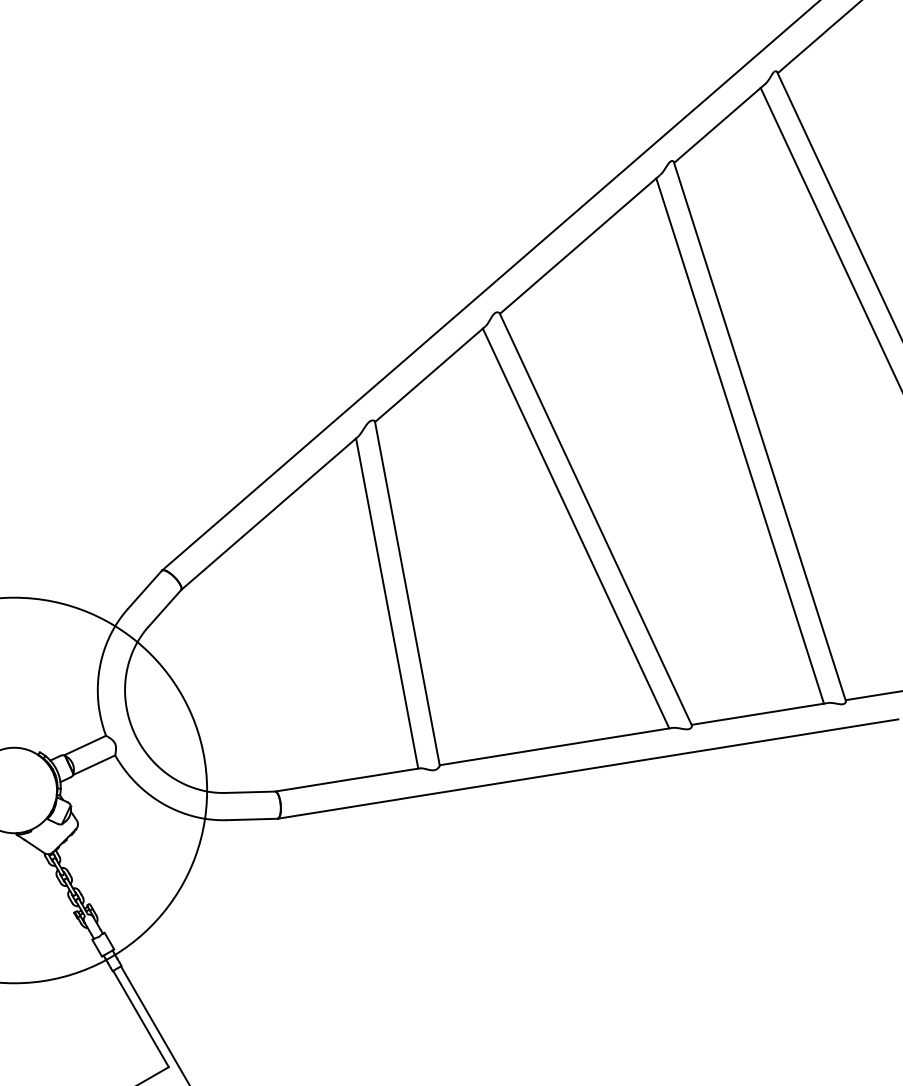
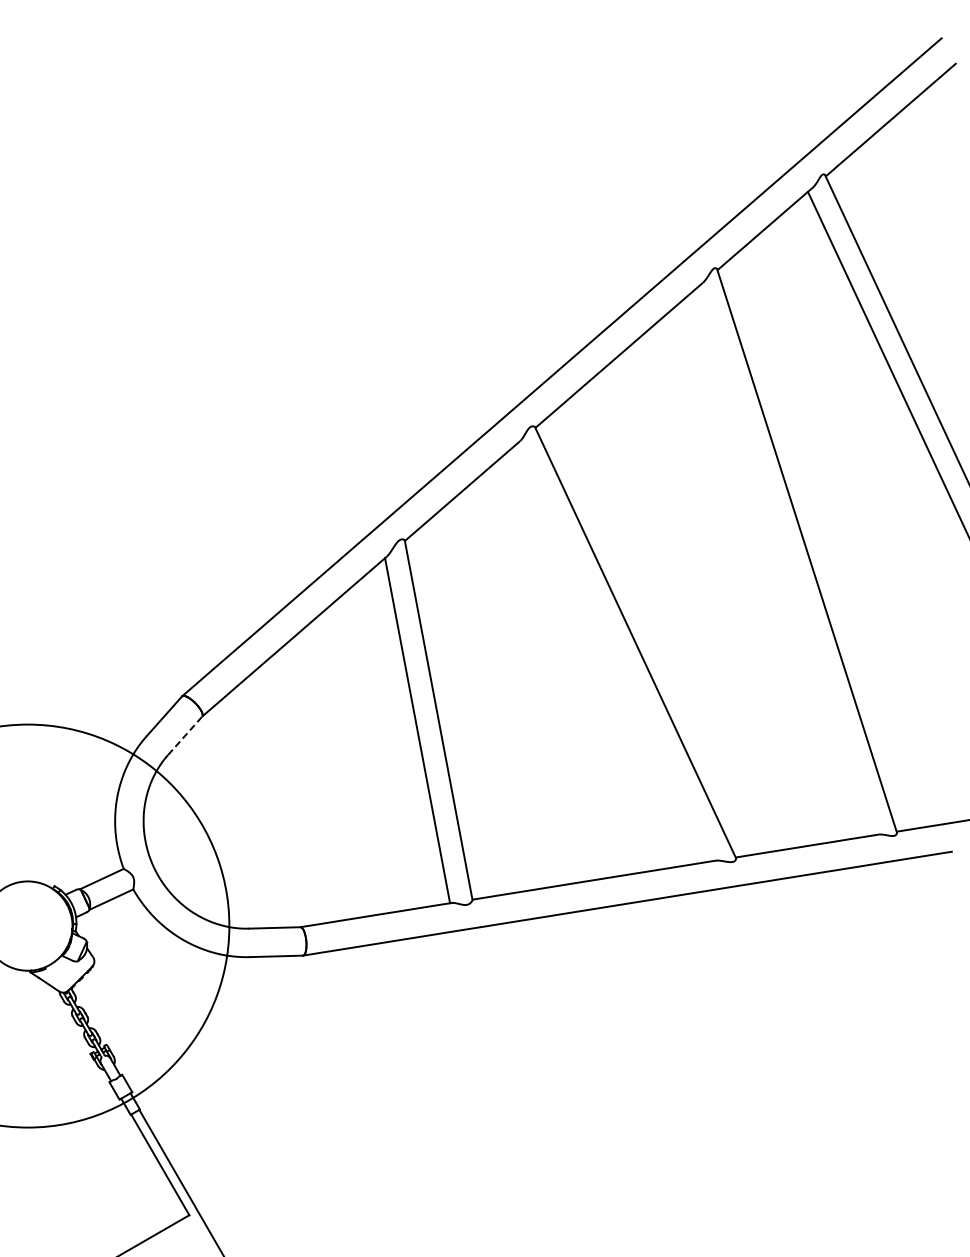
line: (740, 440) -> (786, 560), removed
line: (575, 528) -> (614, 652), removed
line: (165, 608) -> (185, 735), solid -> dashed

